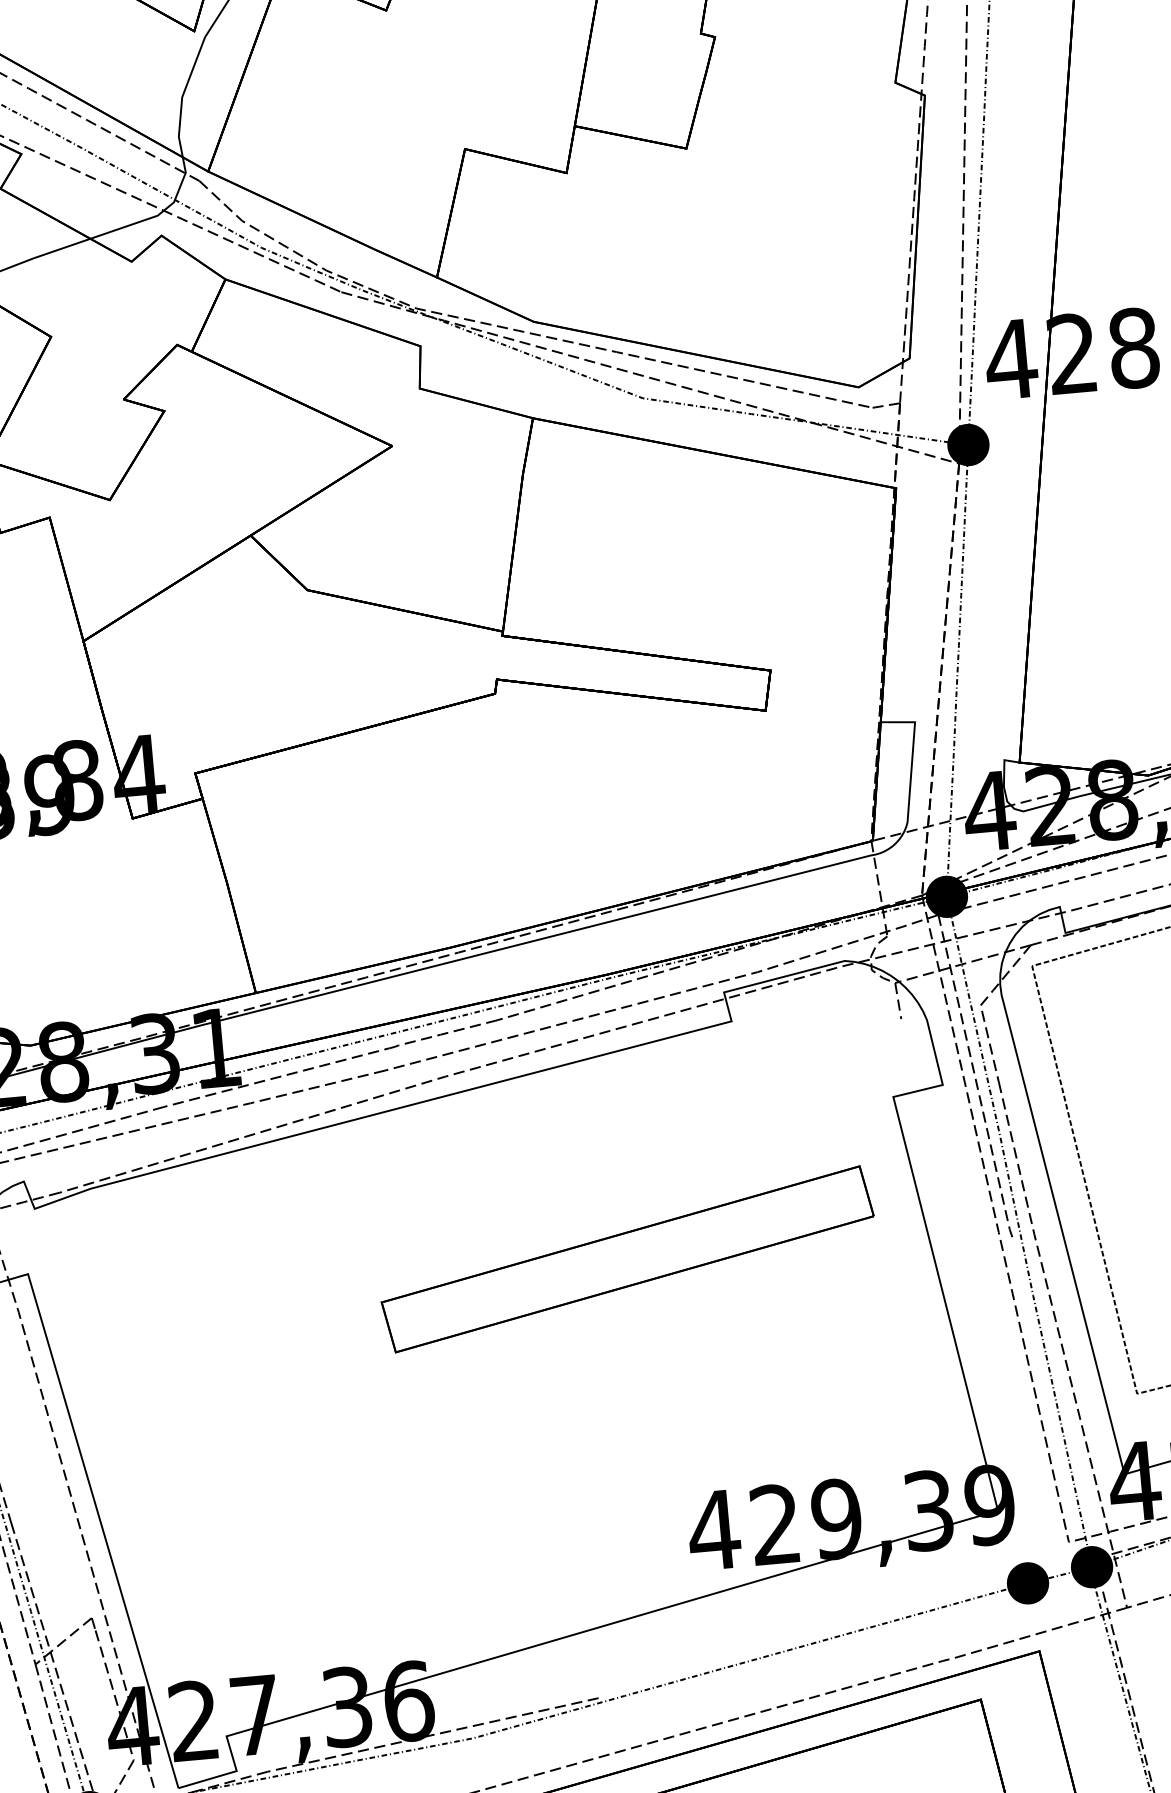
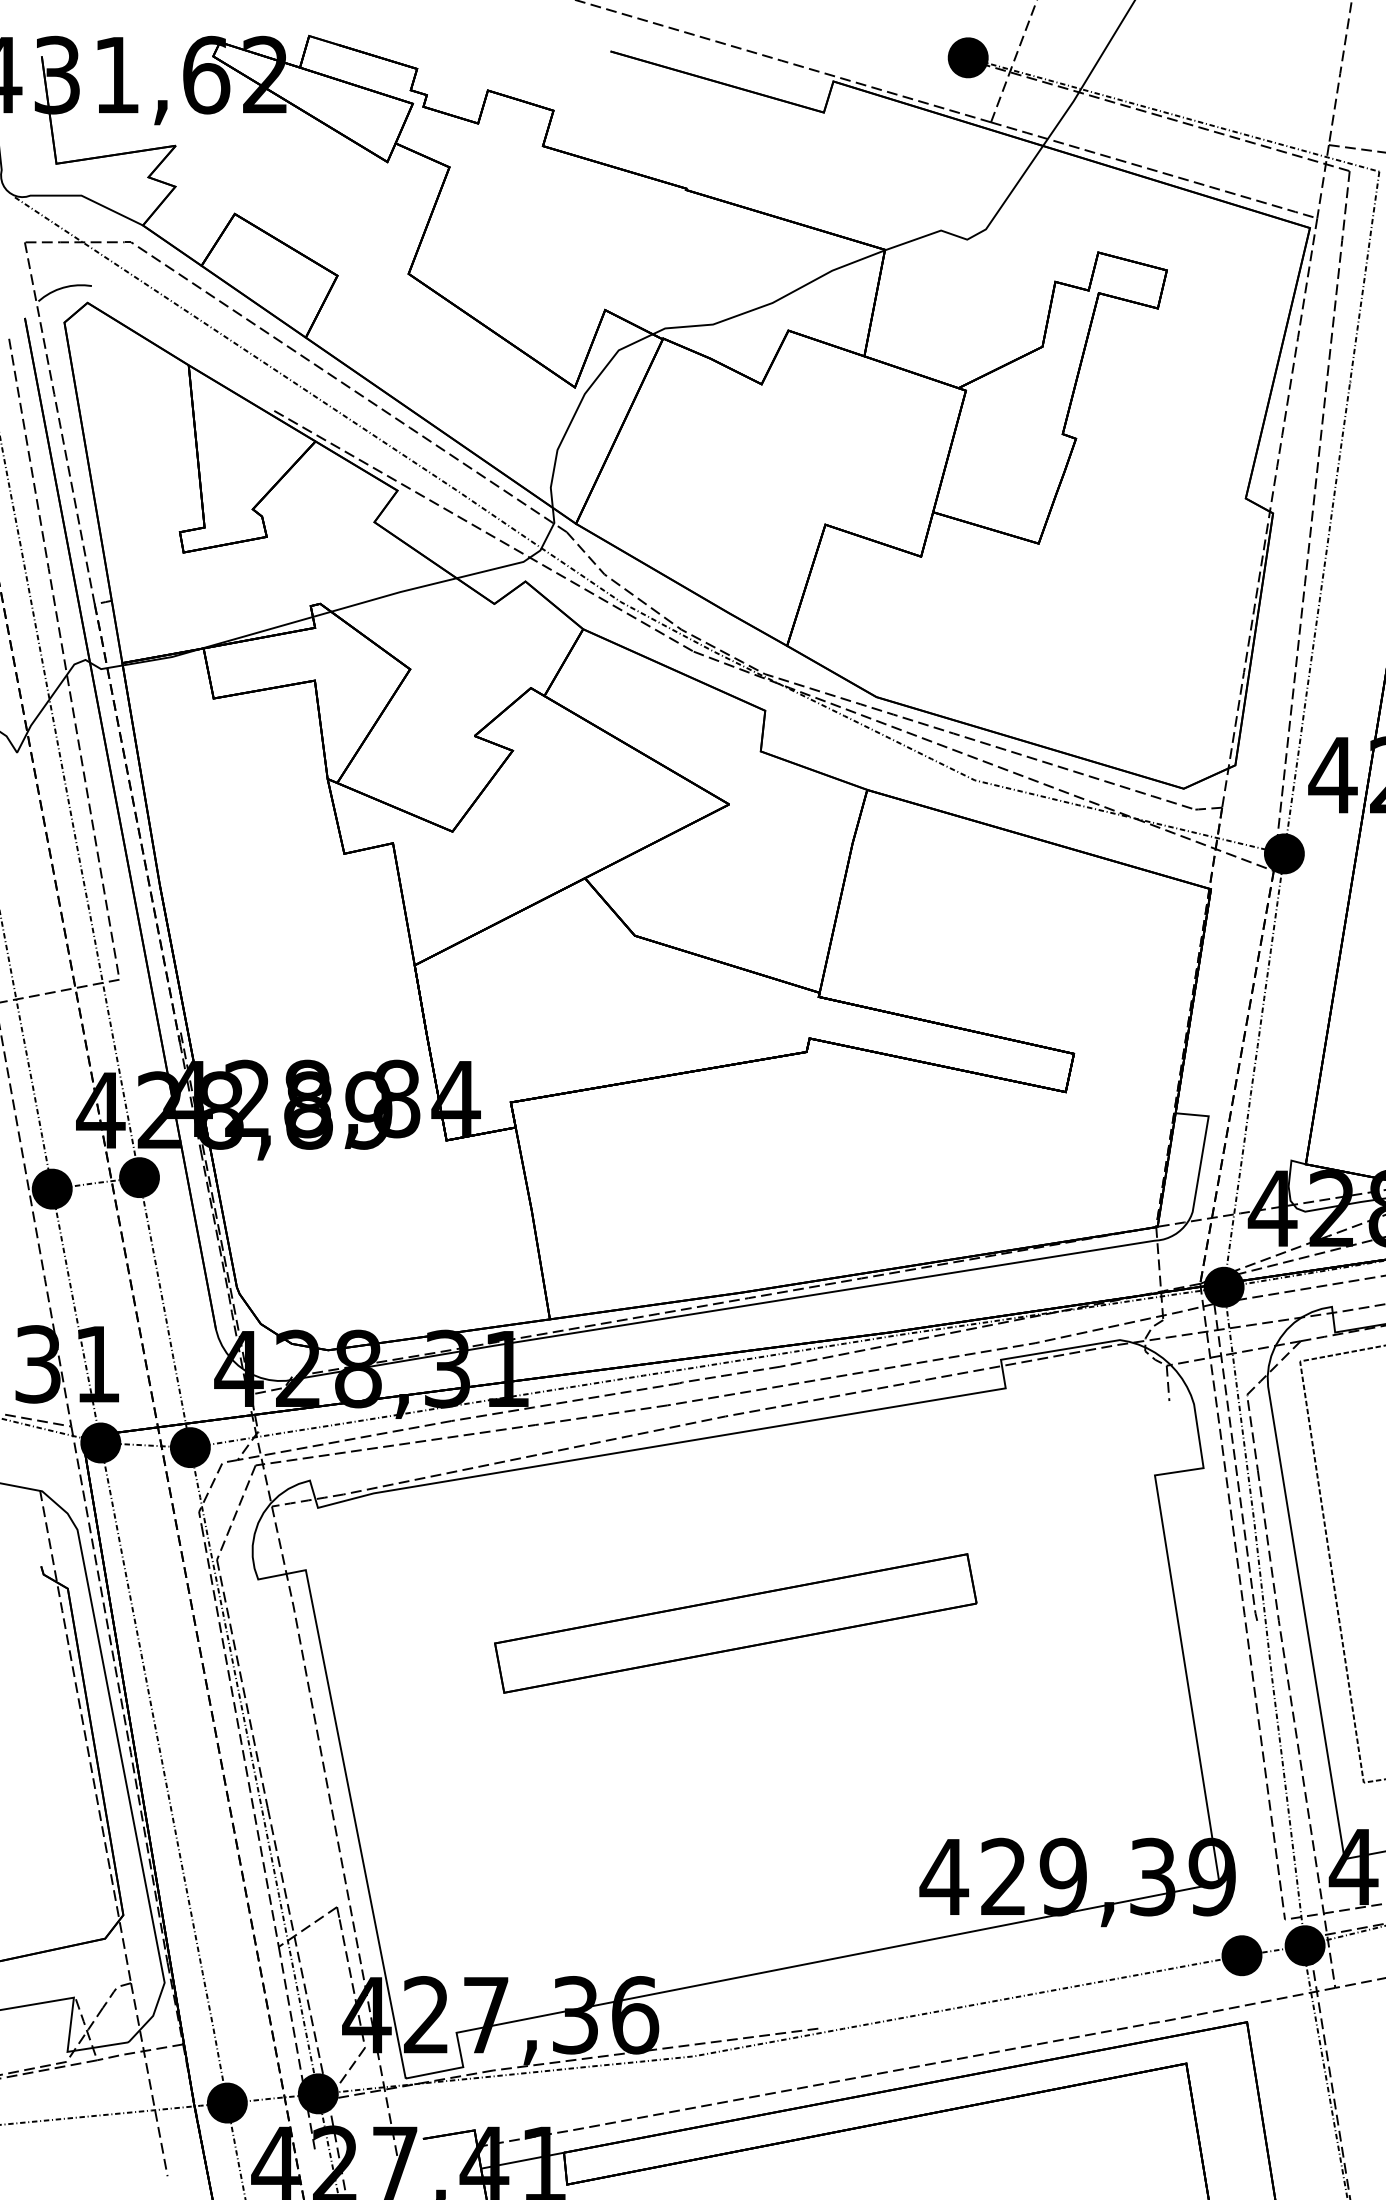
part: (627, 1259) -> (735, 1623), moved

